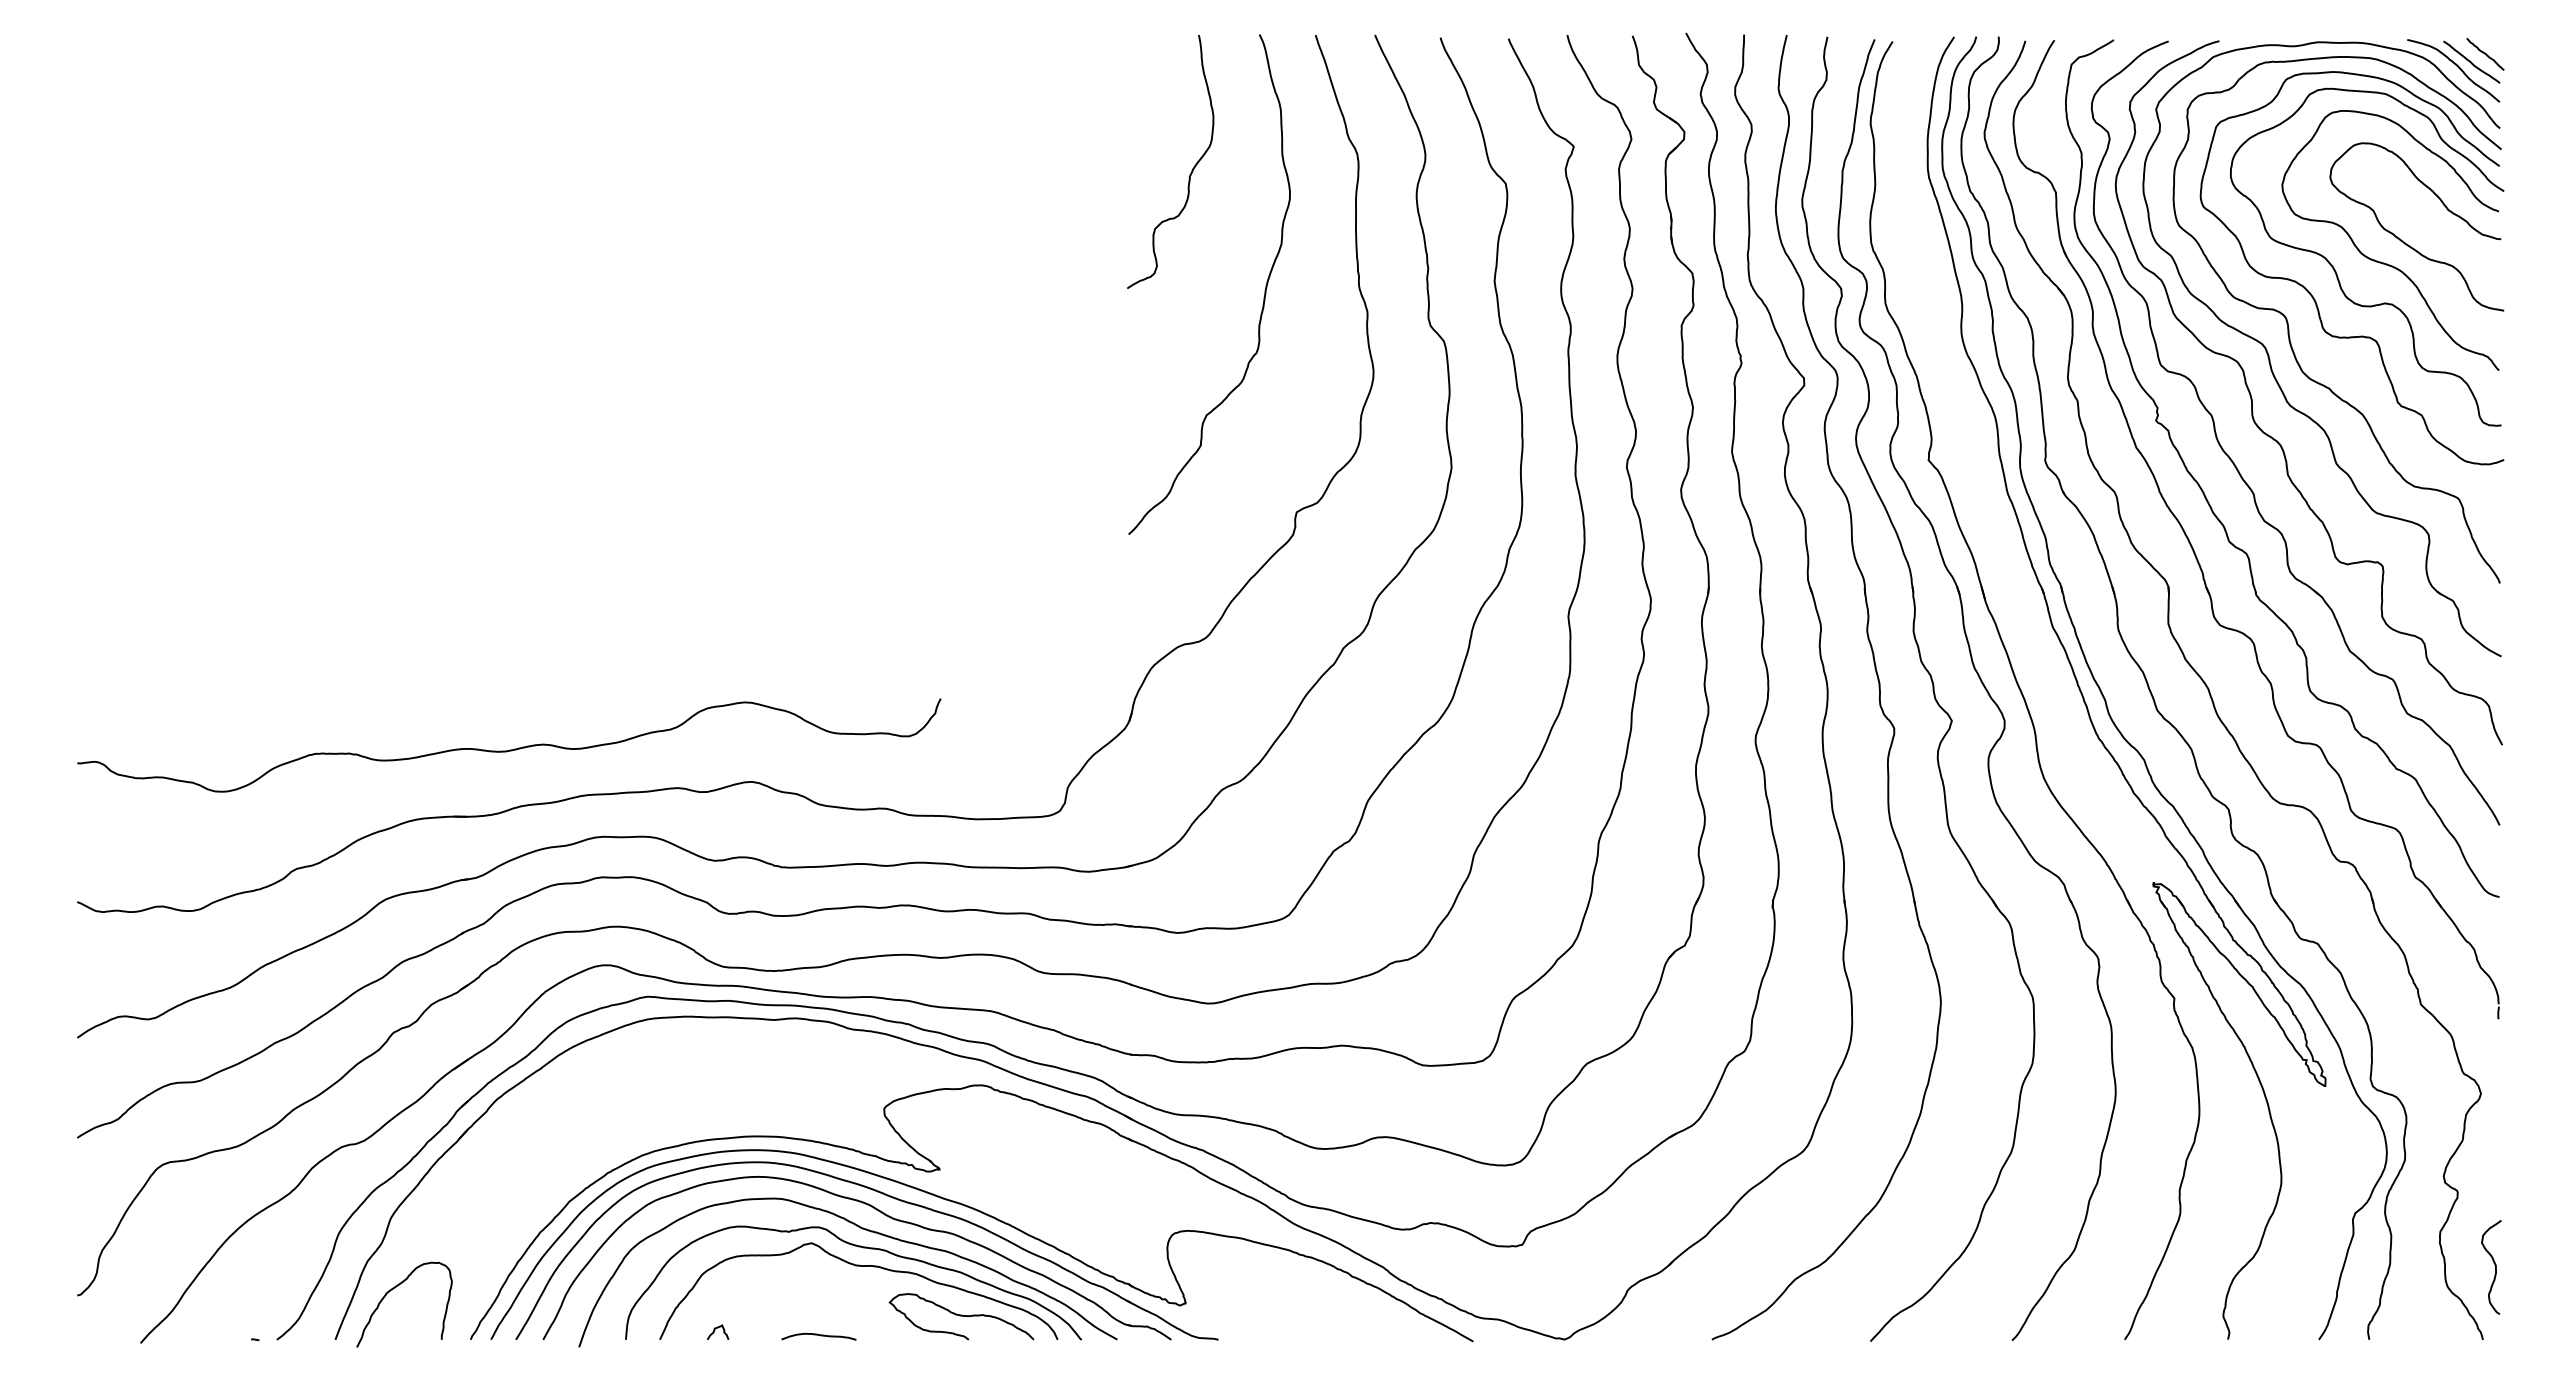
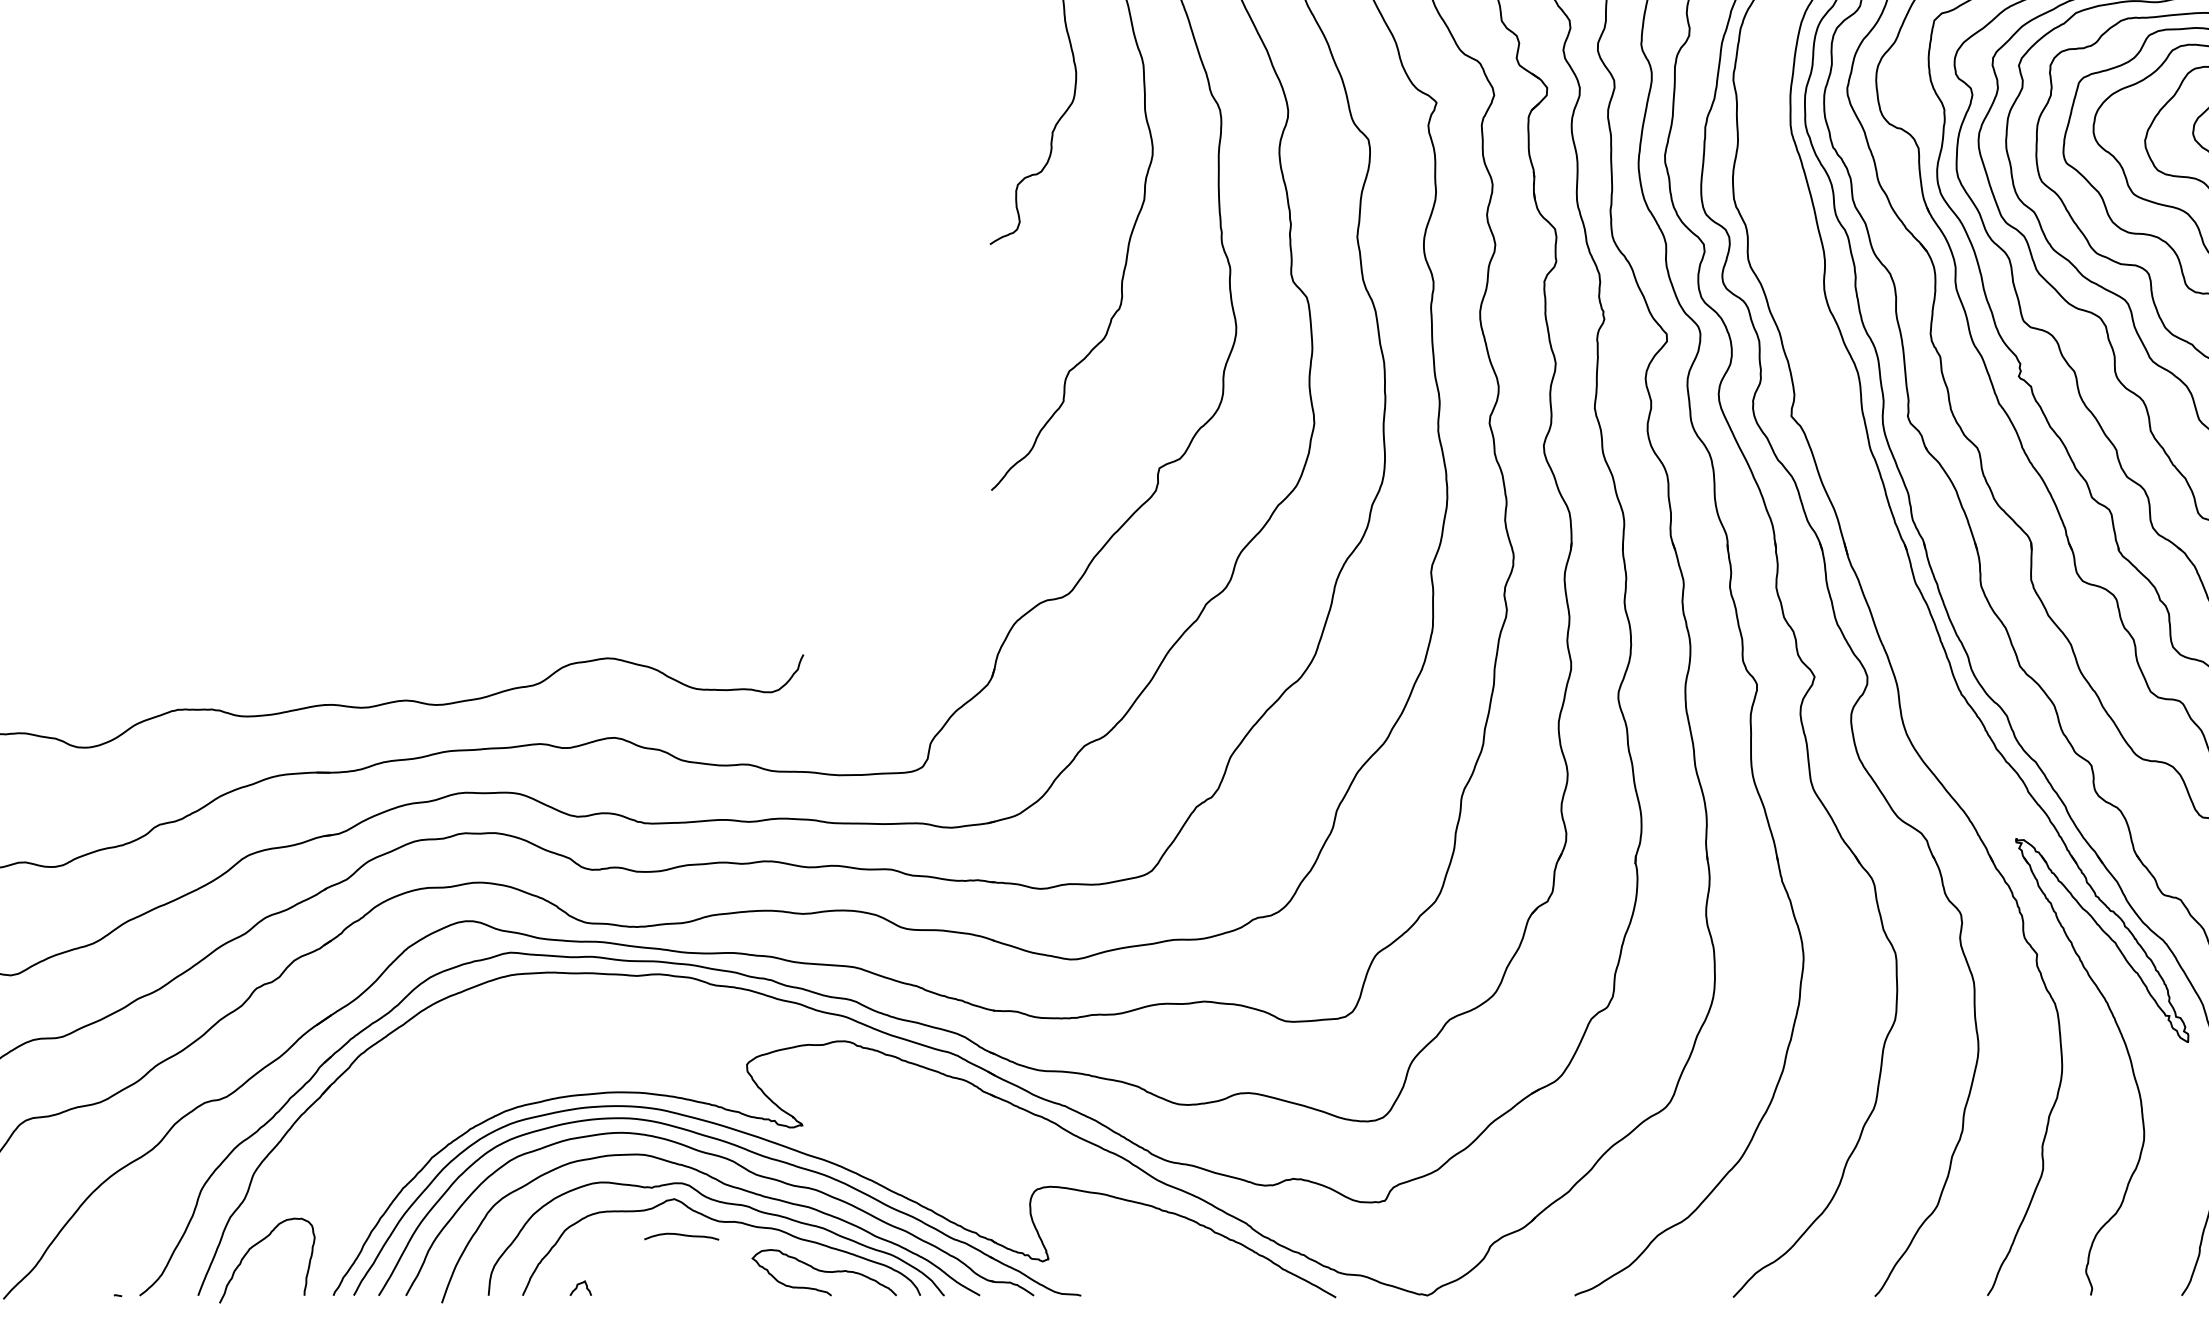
curve: (818, 1335) -> (681, 1235), moved

